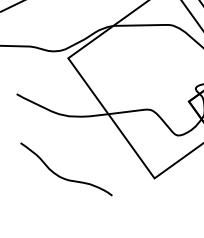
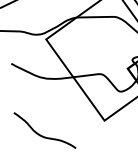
curve: (62, 176) -> (42, 135), moved

